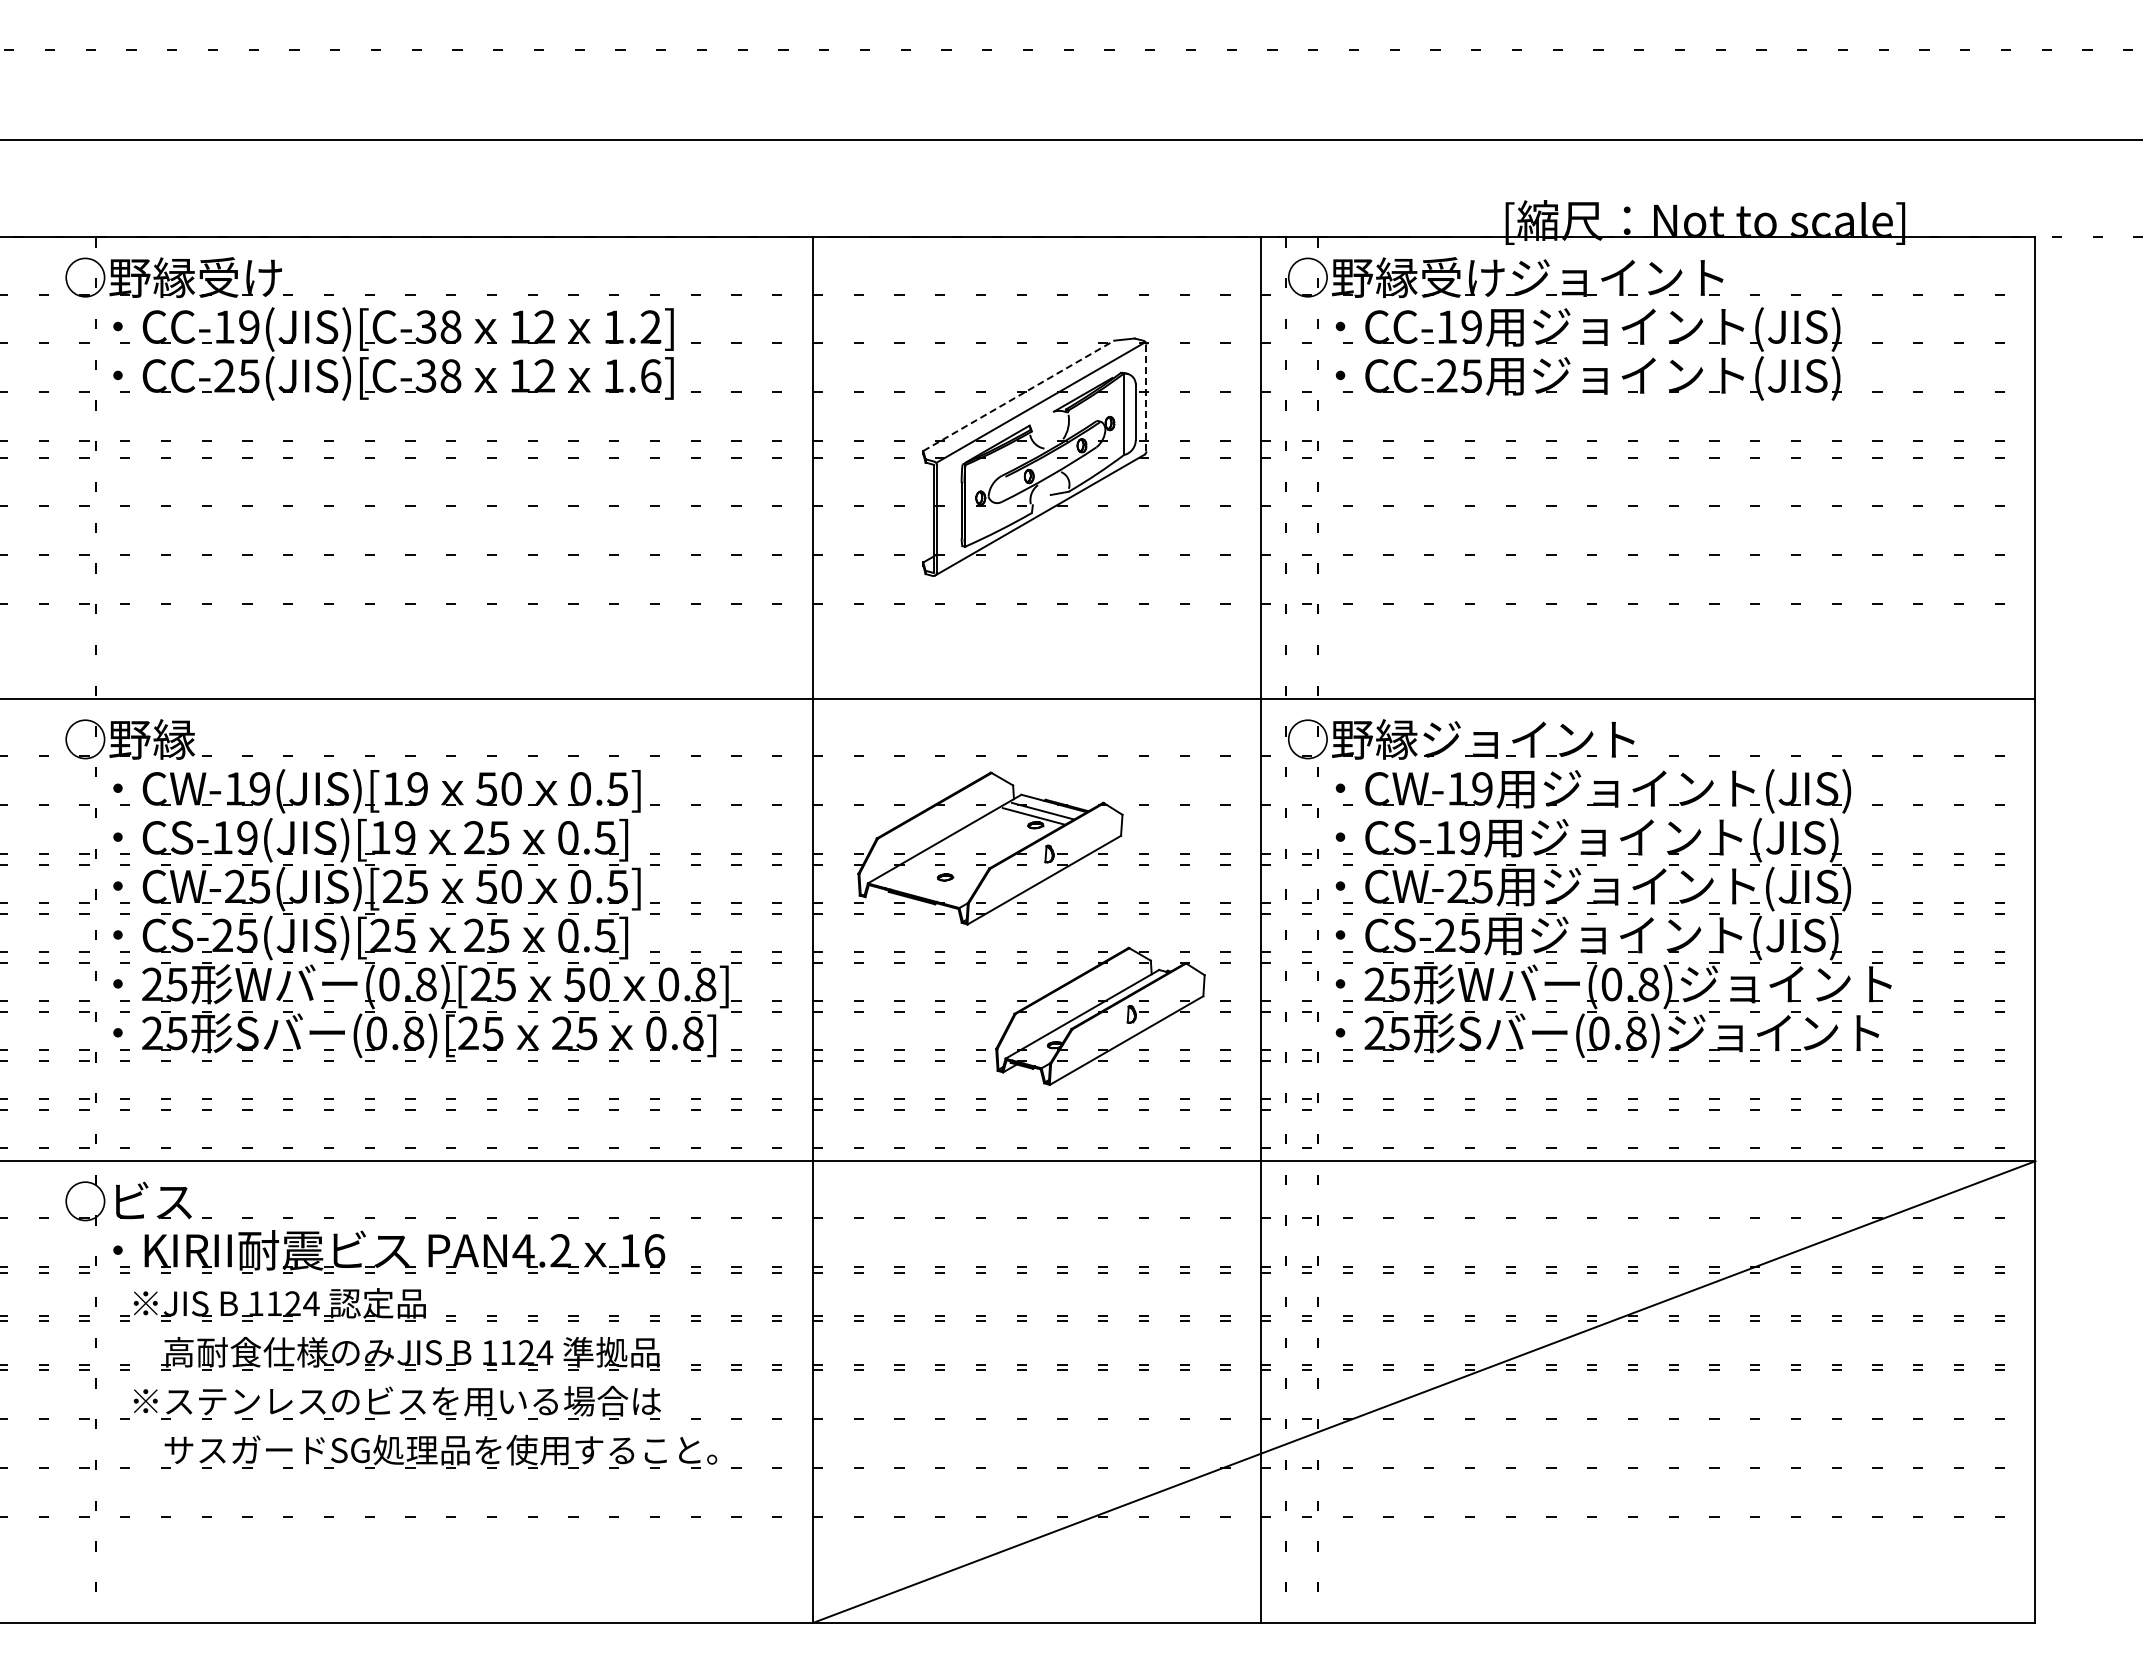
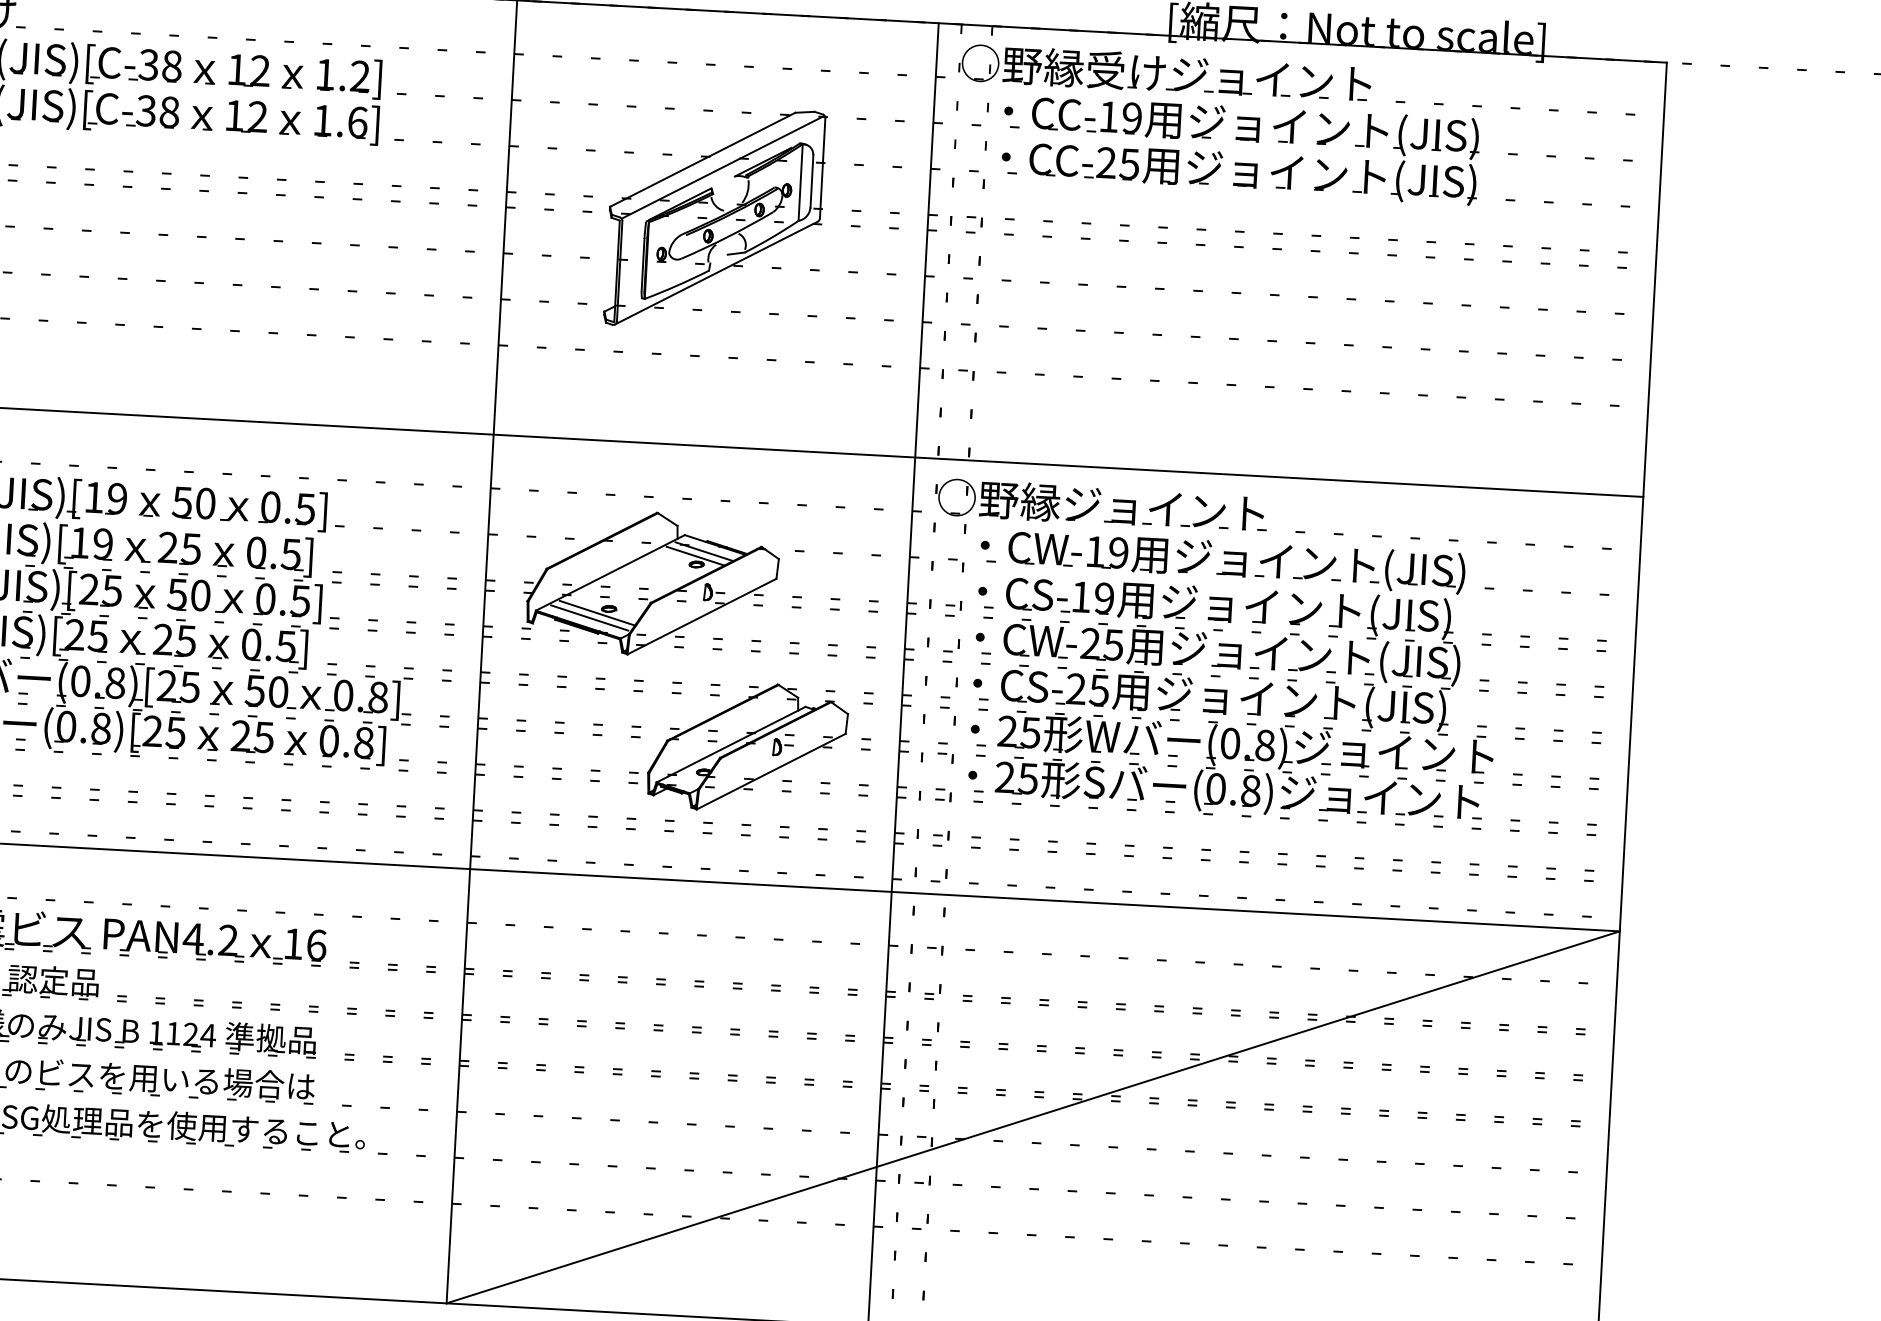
line: (1019, 395) -> (703, 159), dashed -> solid
line: (1146, 397) -> (822, 167), dashed -> solid
line: (932, 882) -> (596, 613), added
line: (924, 887) -> (588, 617), added

